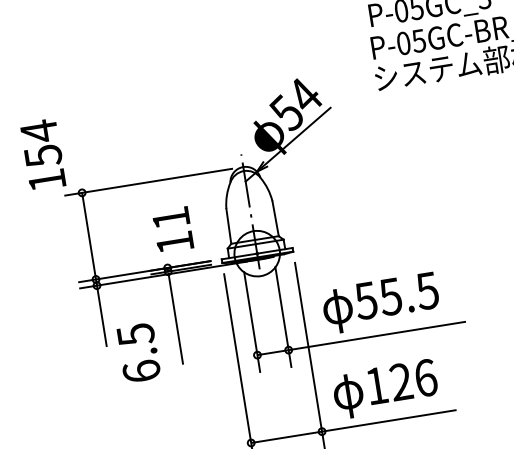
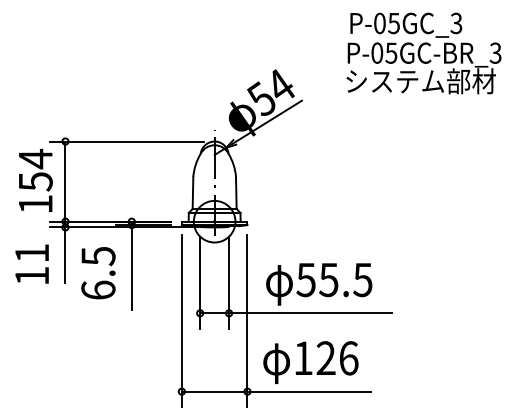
text: (42, 153) -> (35, 179), moved
text: (172, 229) -> (31, 263), moved
text: (138, 353) -> (98, 273), moved

